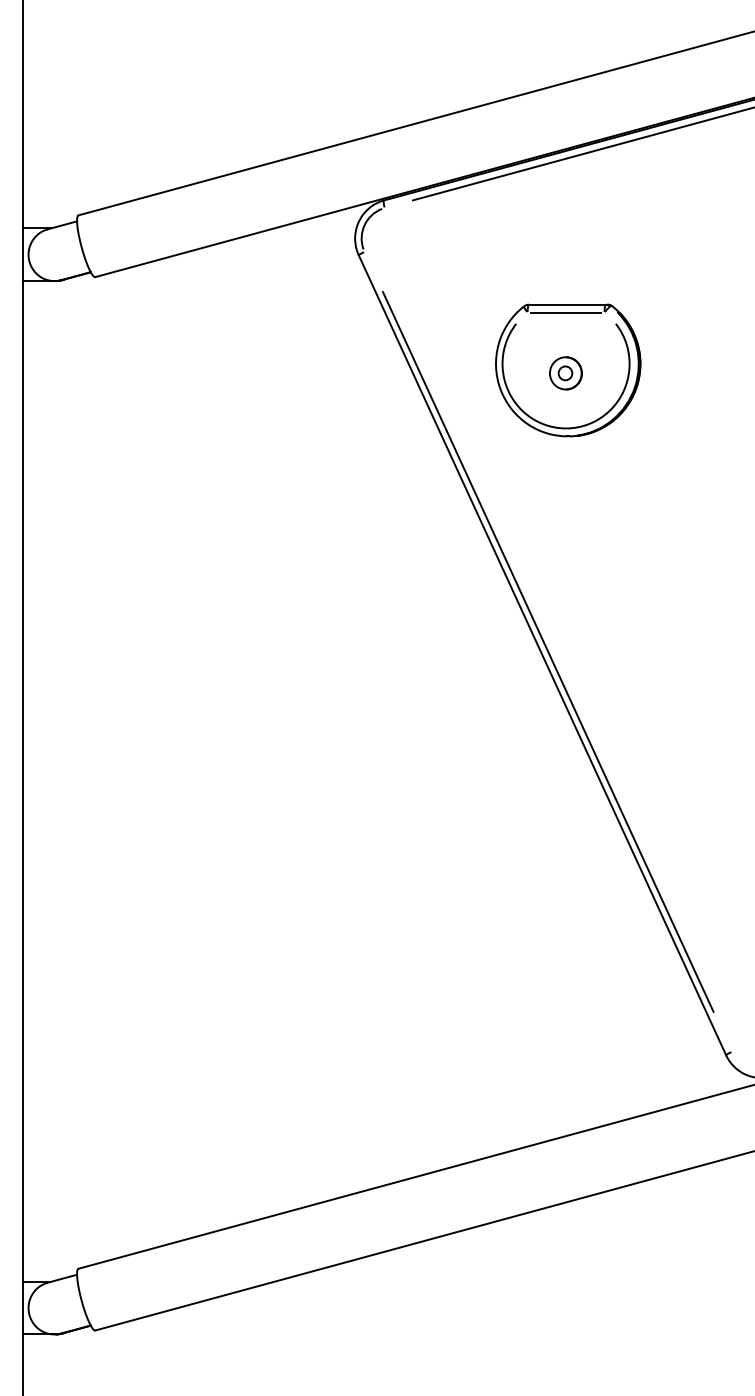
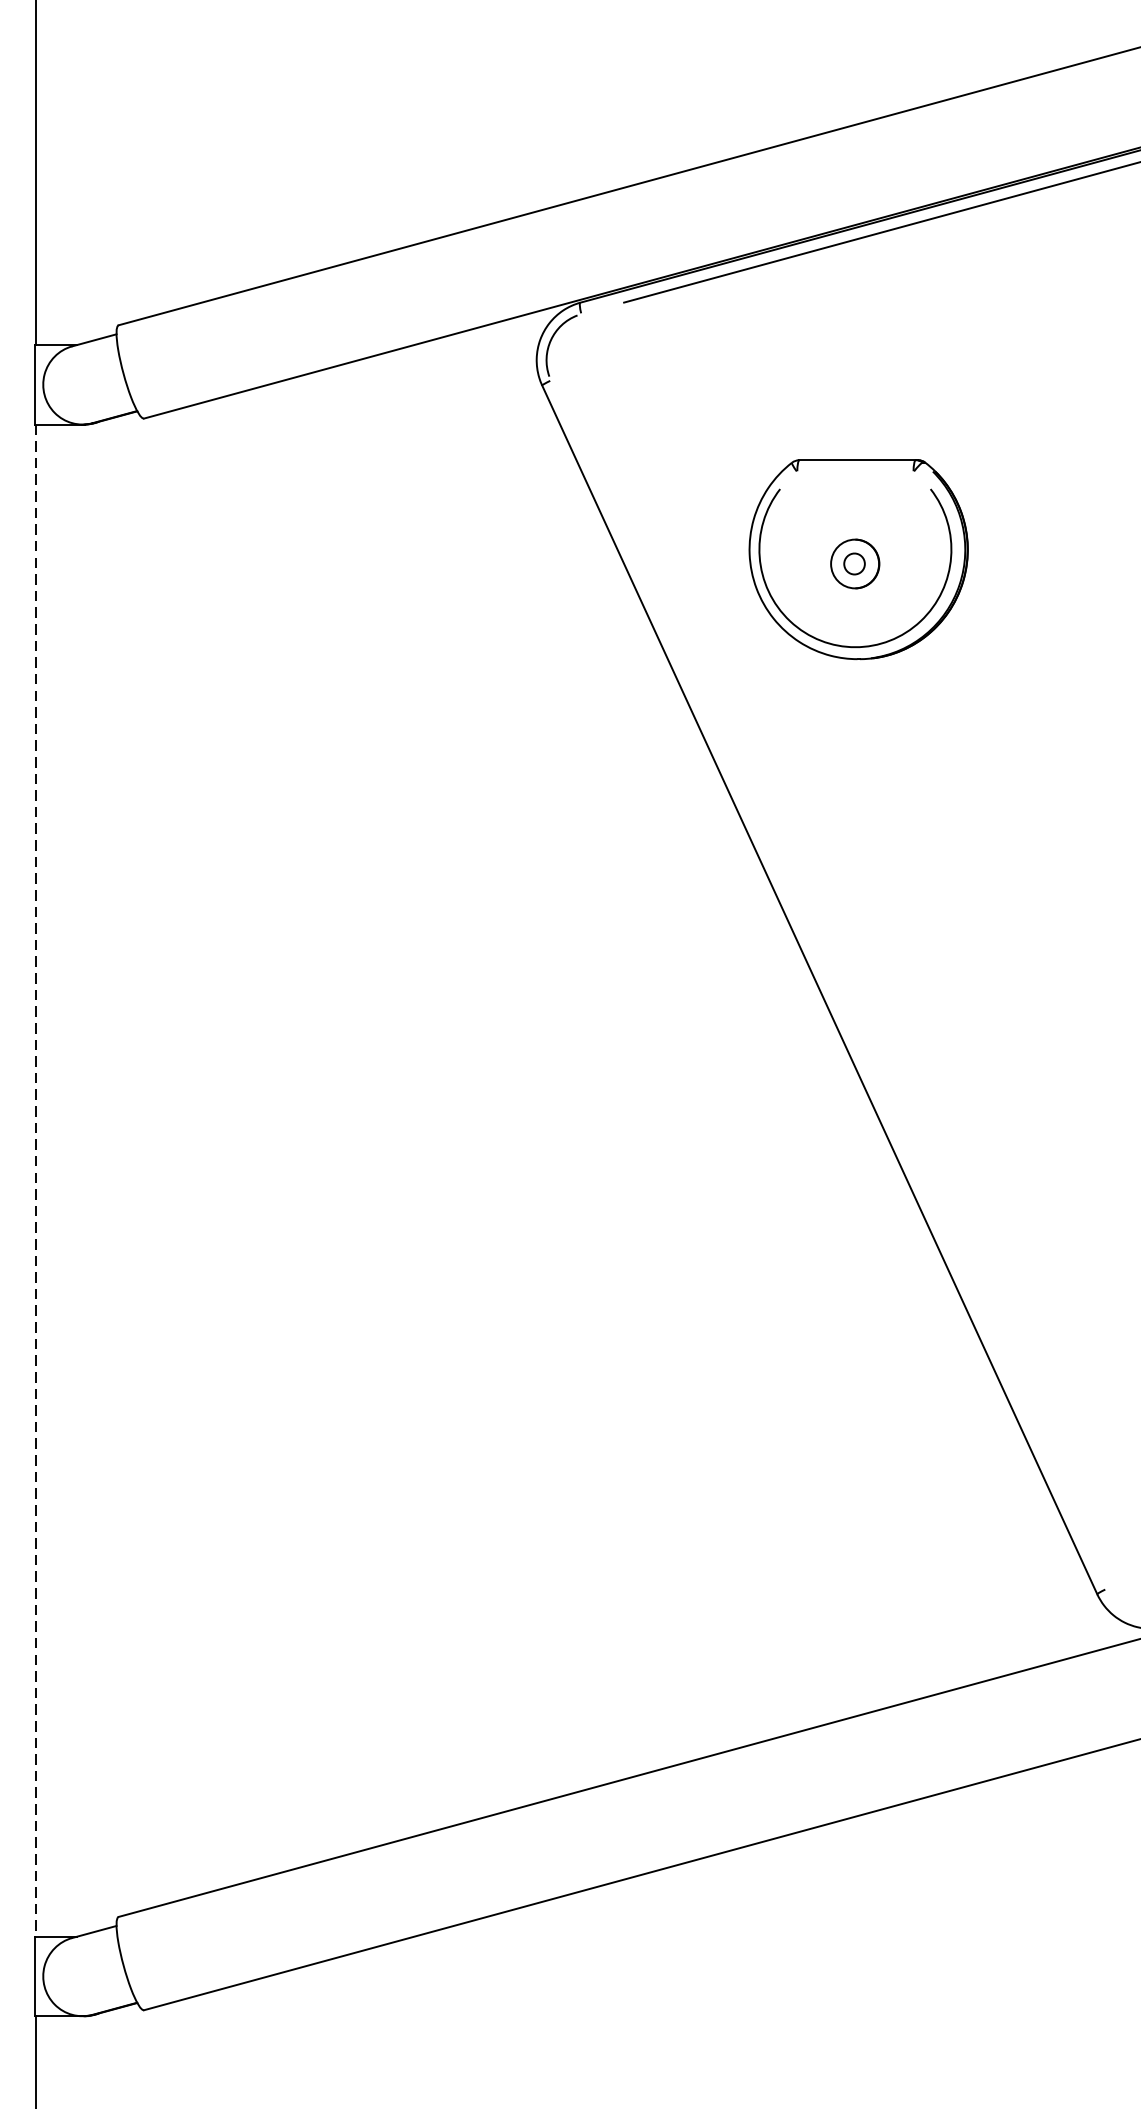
line: (565, 312) -> (854, 472), removed
line: (547, 651) -> (827, 984), removed
line: (23, 781) -> (35, 1180), solid -> dashed

